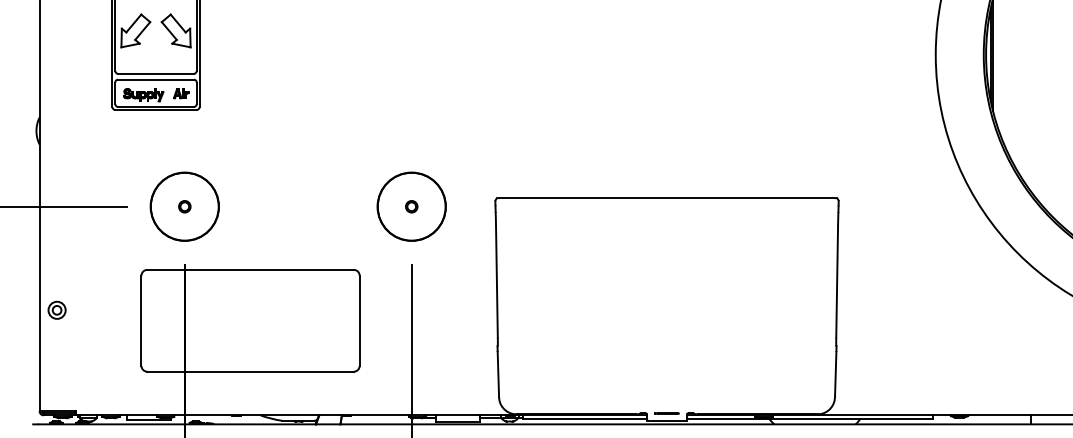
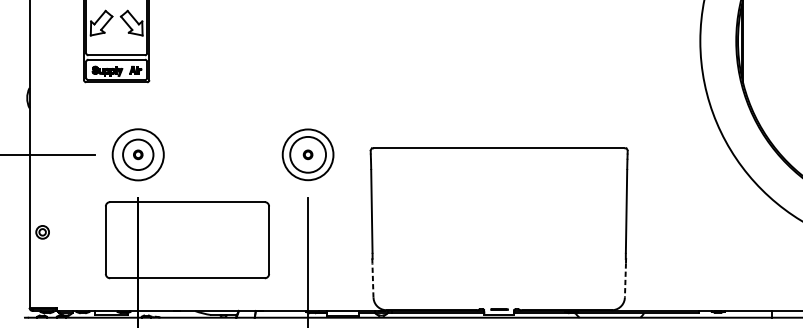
circle: (184, 206) -> (138, 154), size x0.6
circle: (411, 206) -> (307, 154), size x0.7
line: (498, 374) -> (373, 280), solid -> dashed
line: (835, 374) -> (625, 280), solid -> dashed

